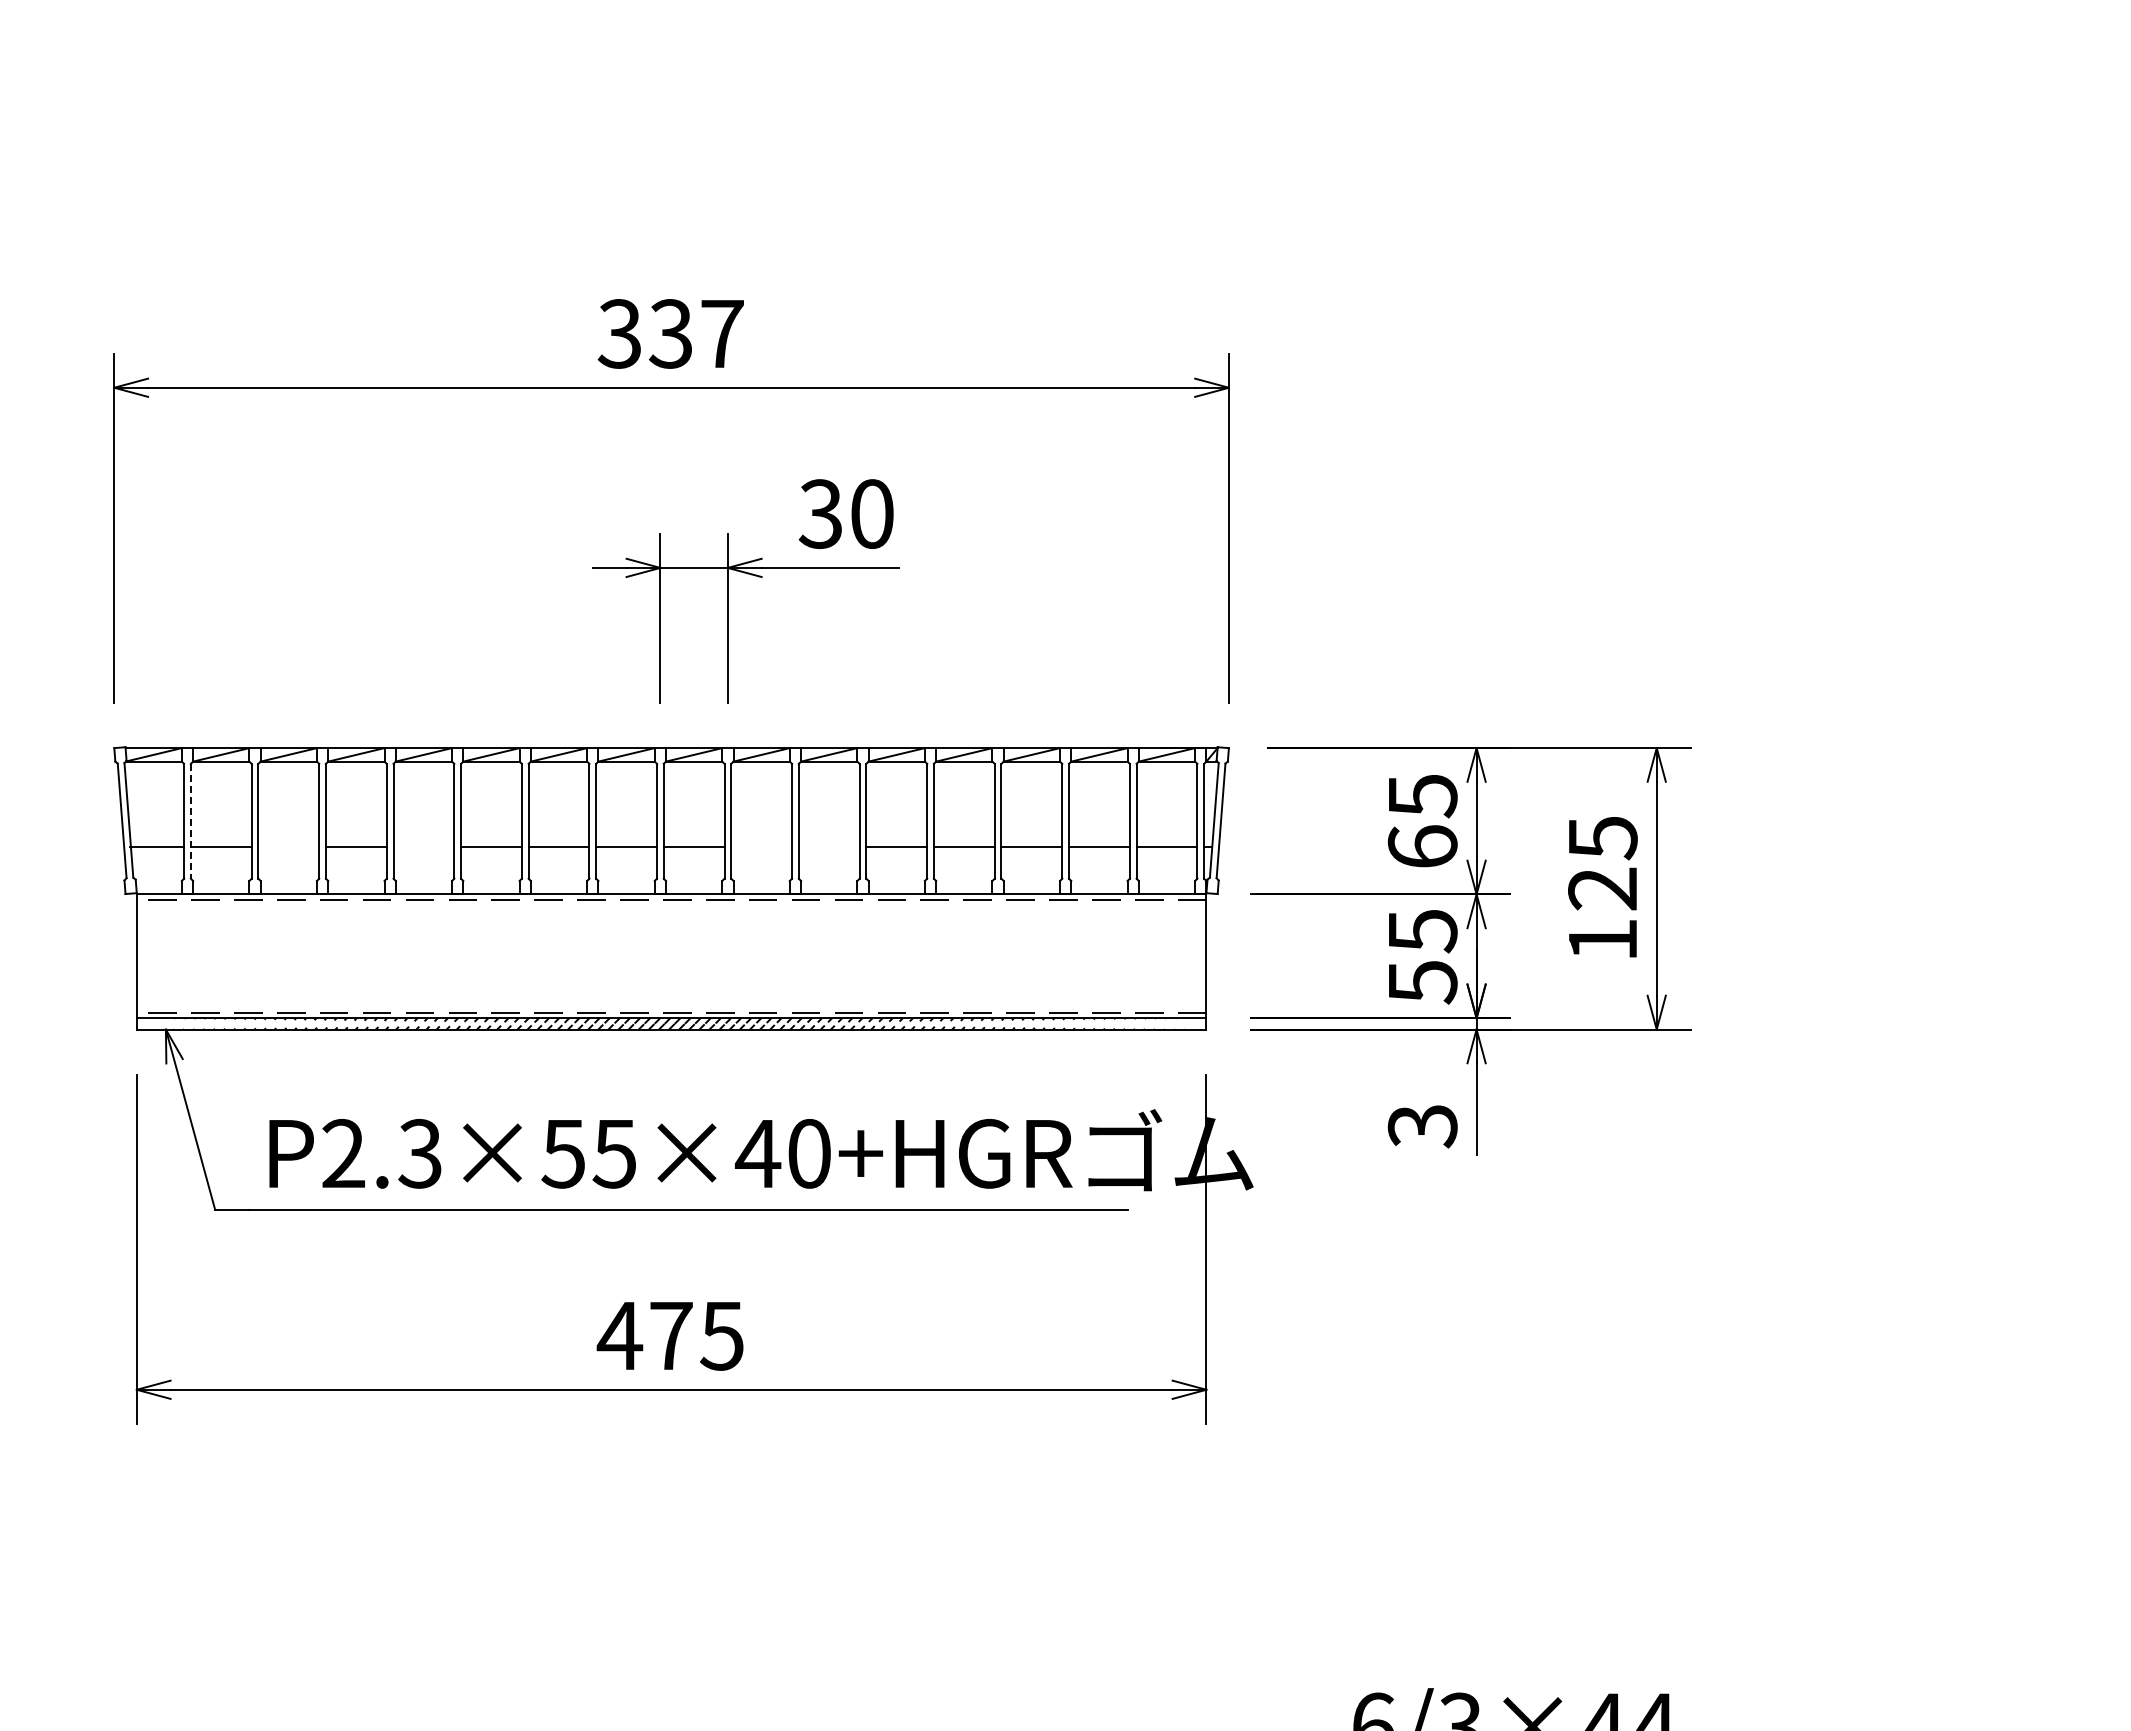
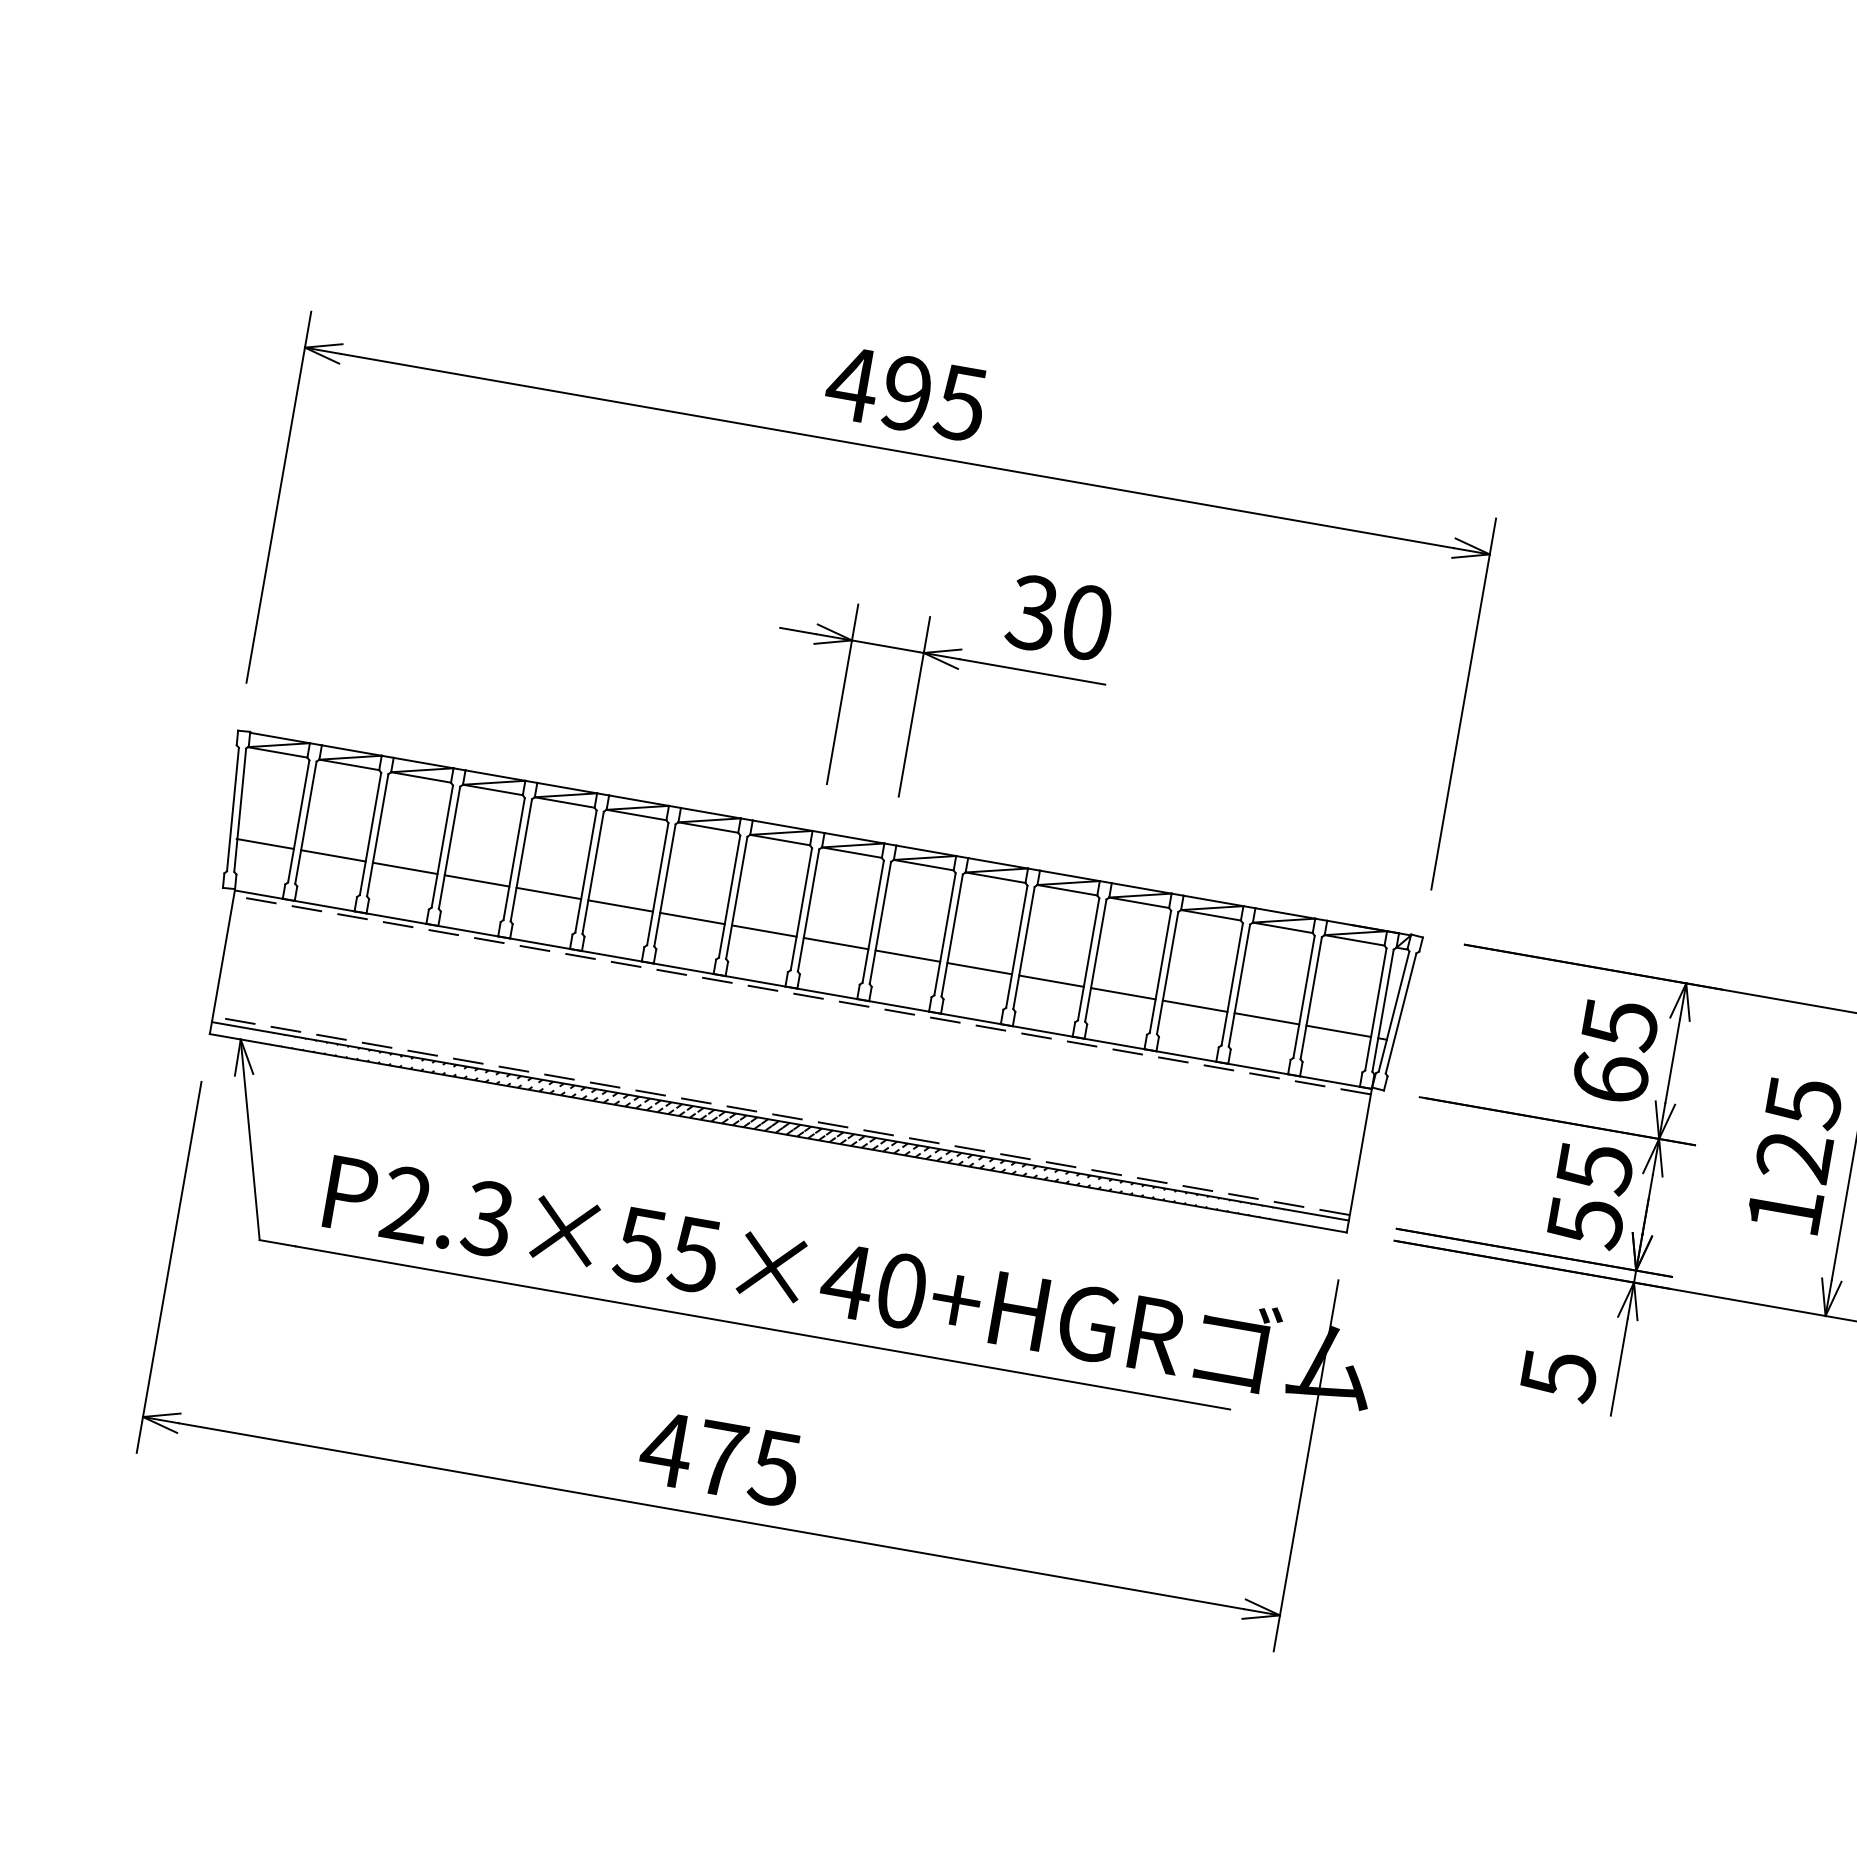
text: (669, 333) -> (905, 392), 337 -> 495
line: (190, 821) -> (305, 822), dashed -> solid
line: (288, 847) -> (404, 868), added
line: (423, 847) -> (548, 893), added
line: (761, 847) -> (907, 956), added
line: (828, 847) -> (978, 968), added
text: (1422, 1126) -> (1558, 1375), 3 -> 5

